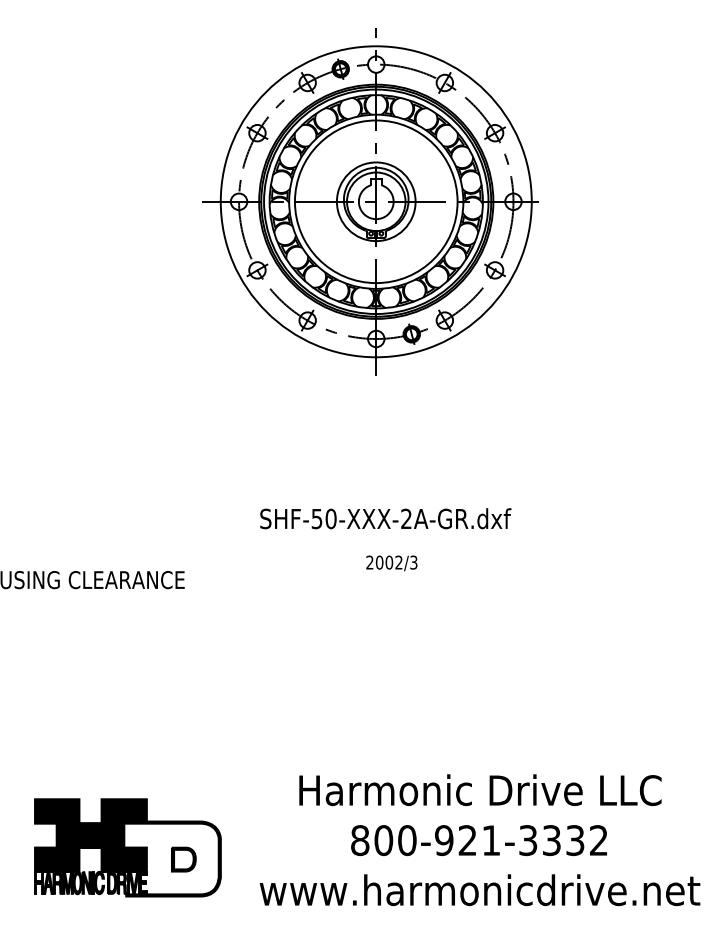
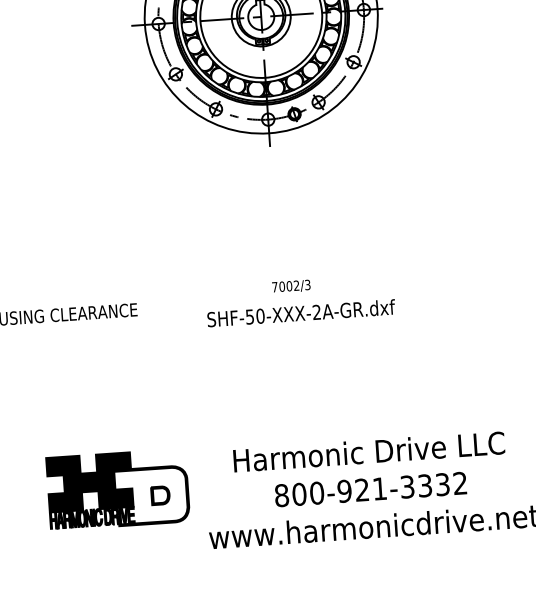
text: (385, 518) -> (301, 313), moved
text: (369, 562) -> (274, 287), 2002/3 -> 7002/3
part: (127, 847) -> (117, 489), moved

